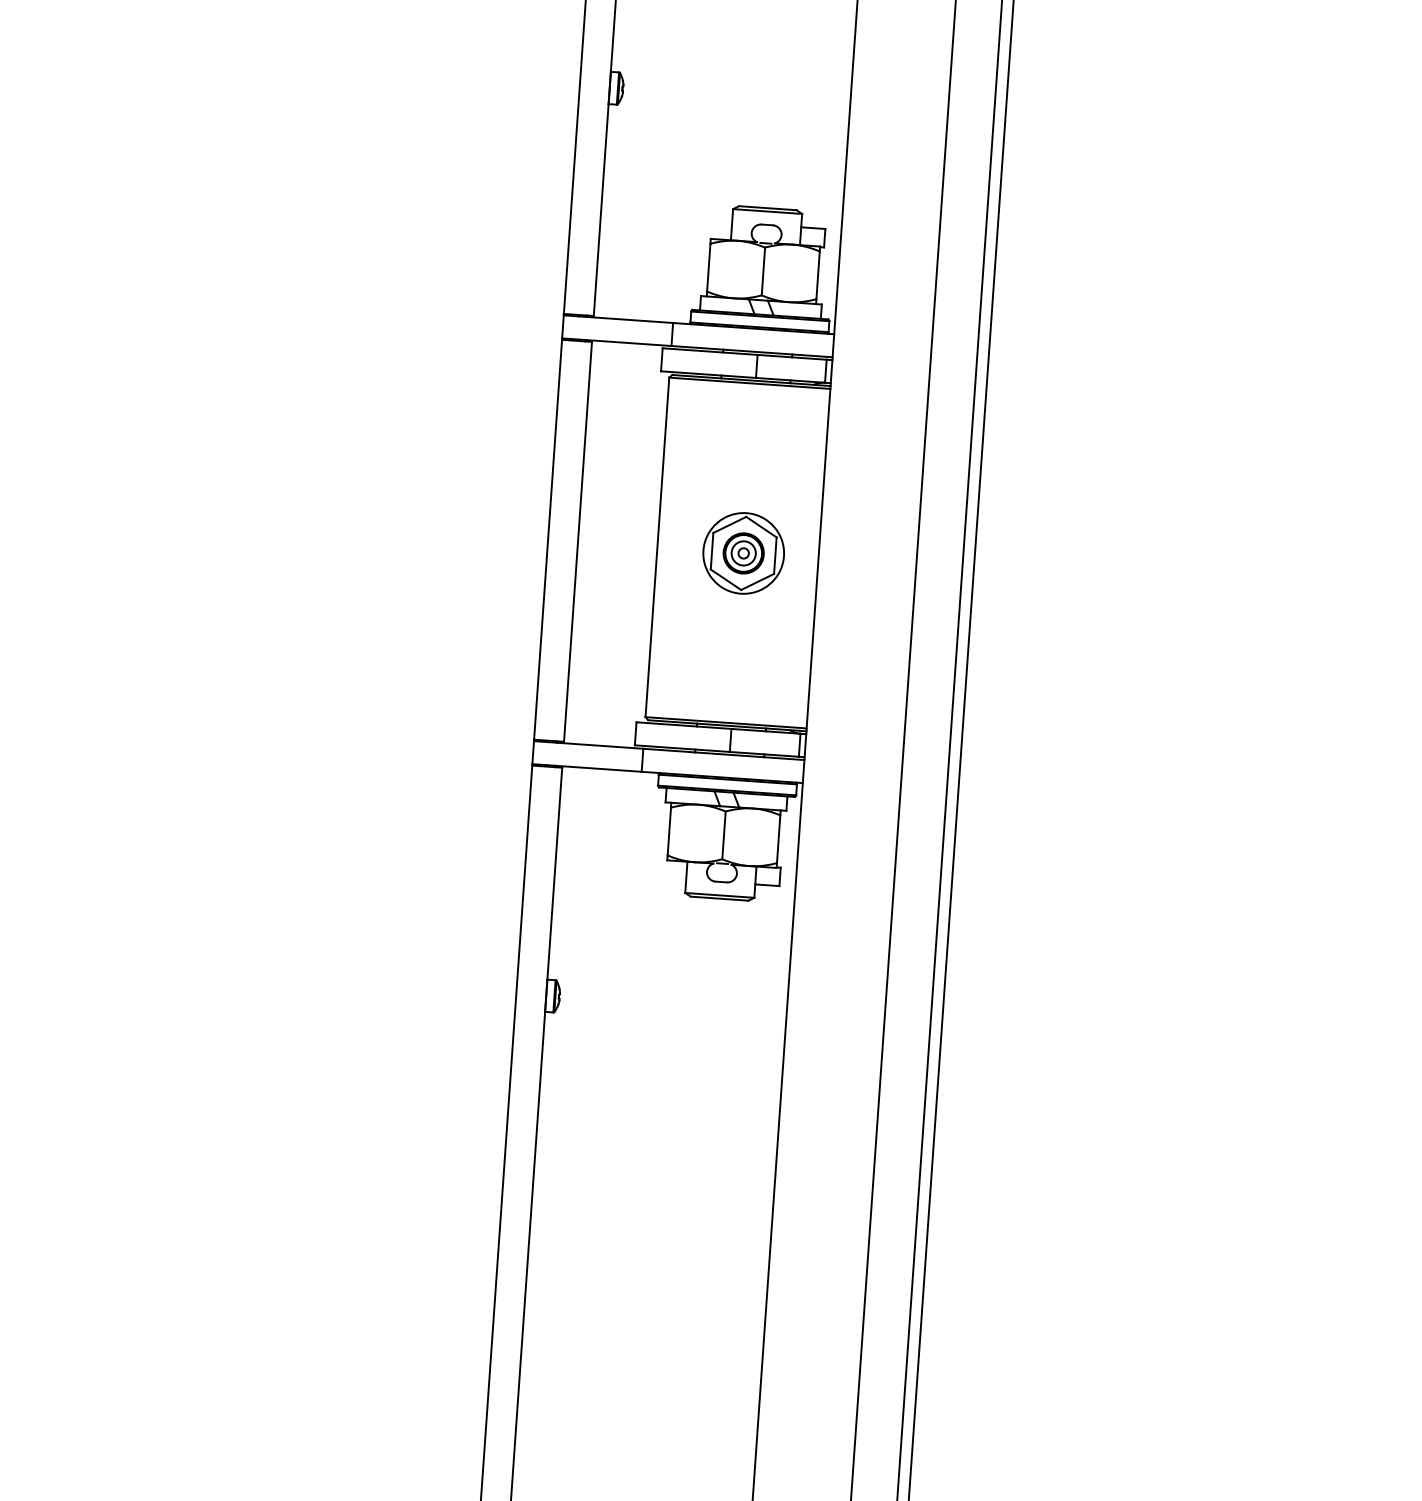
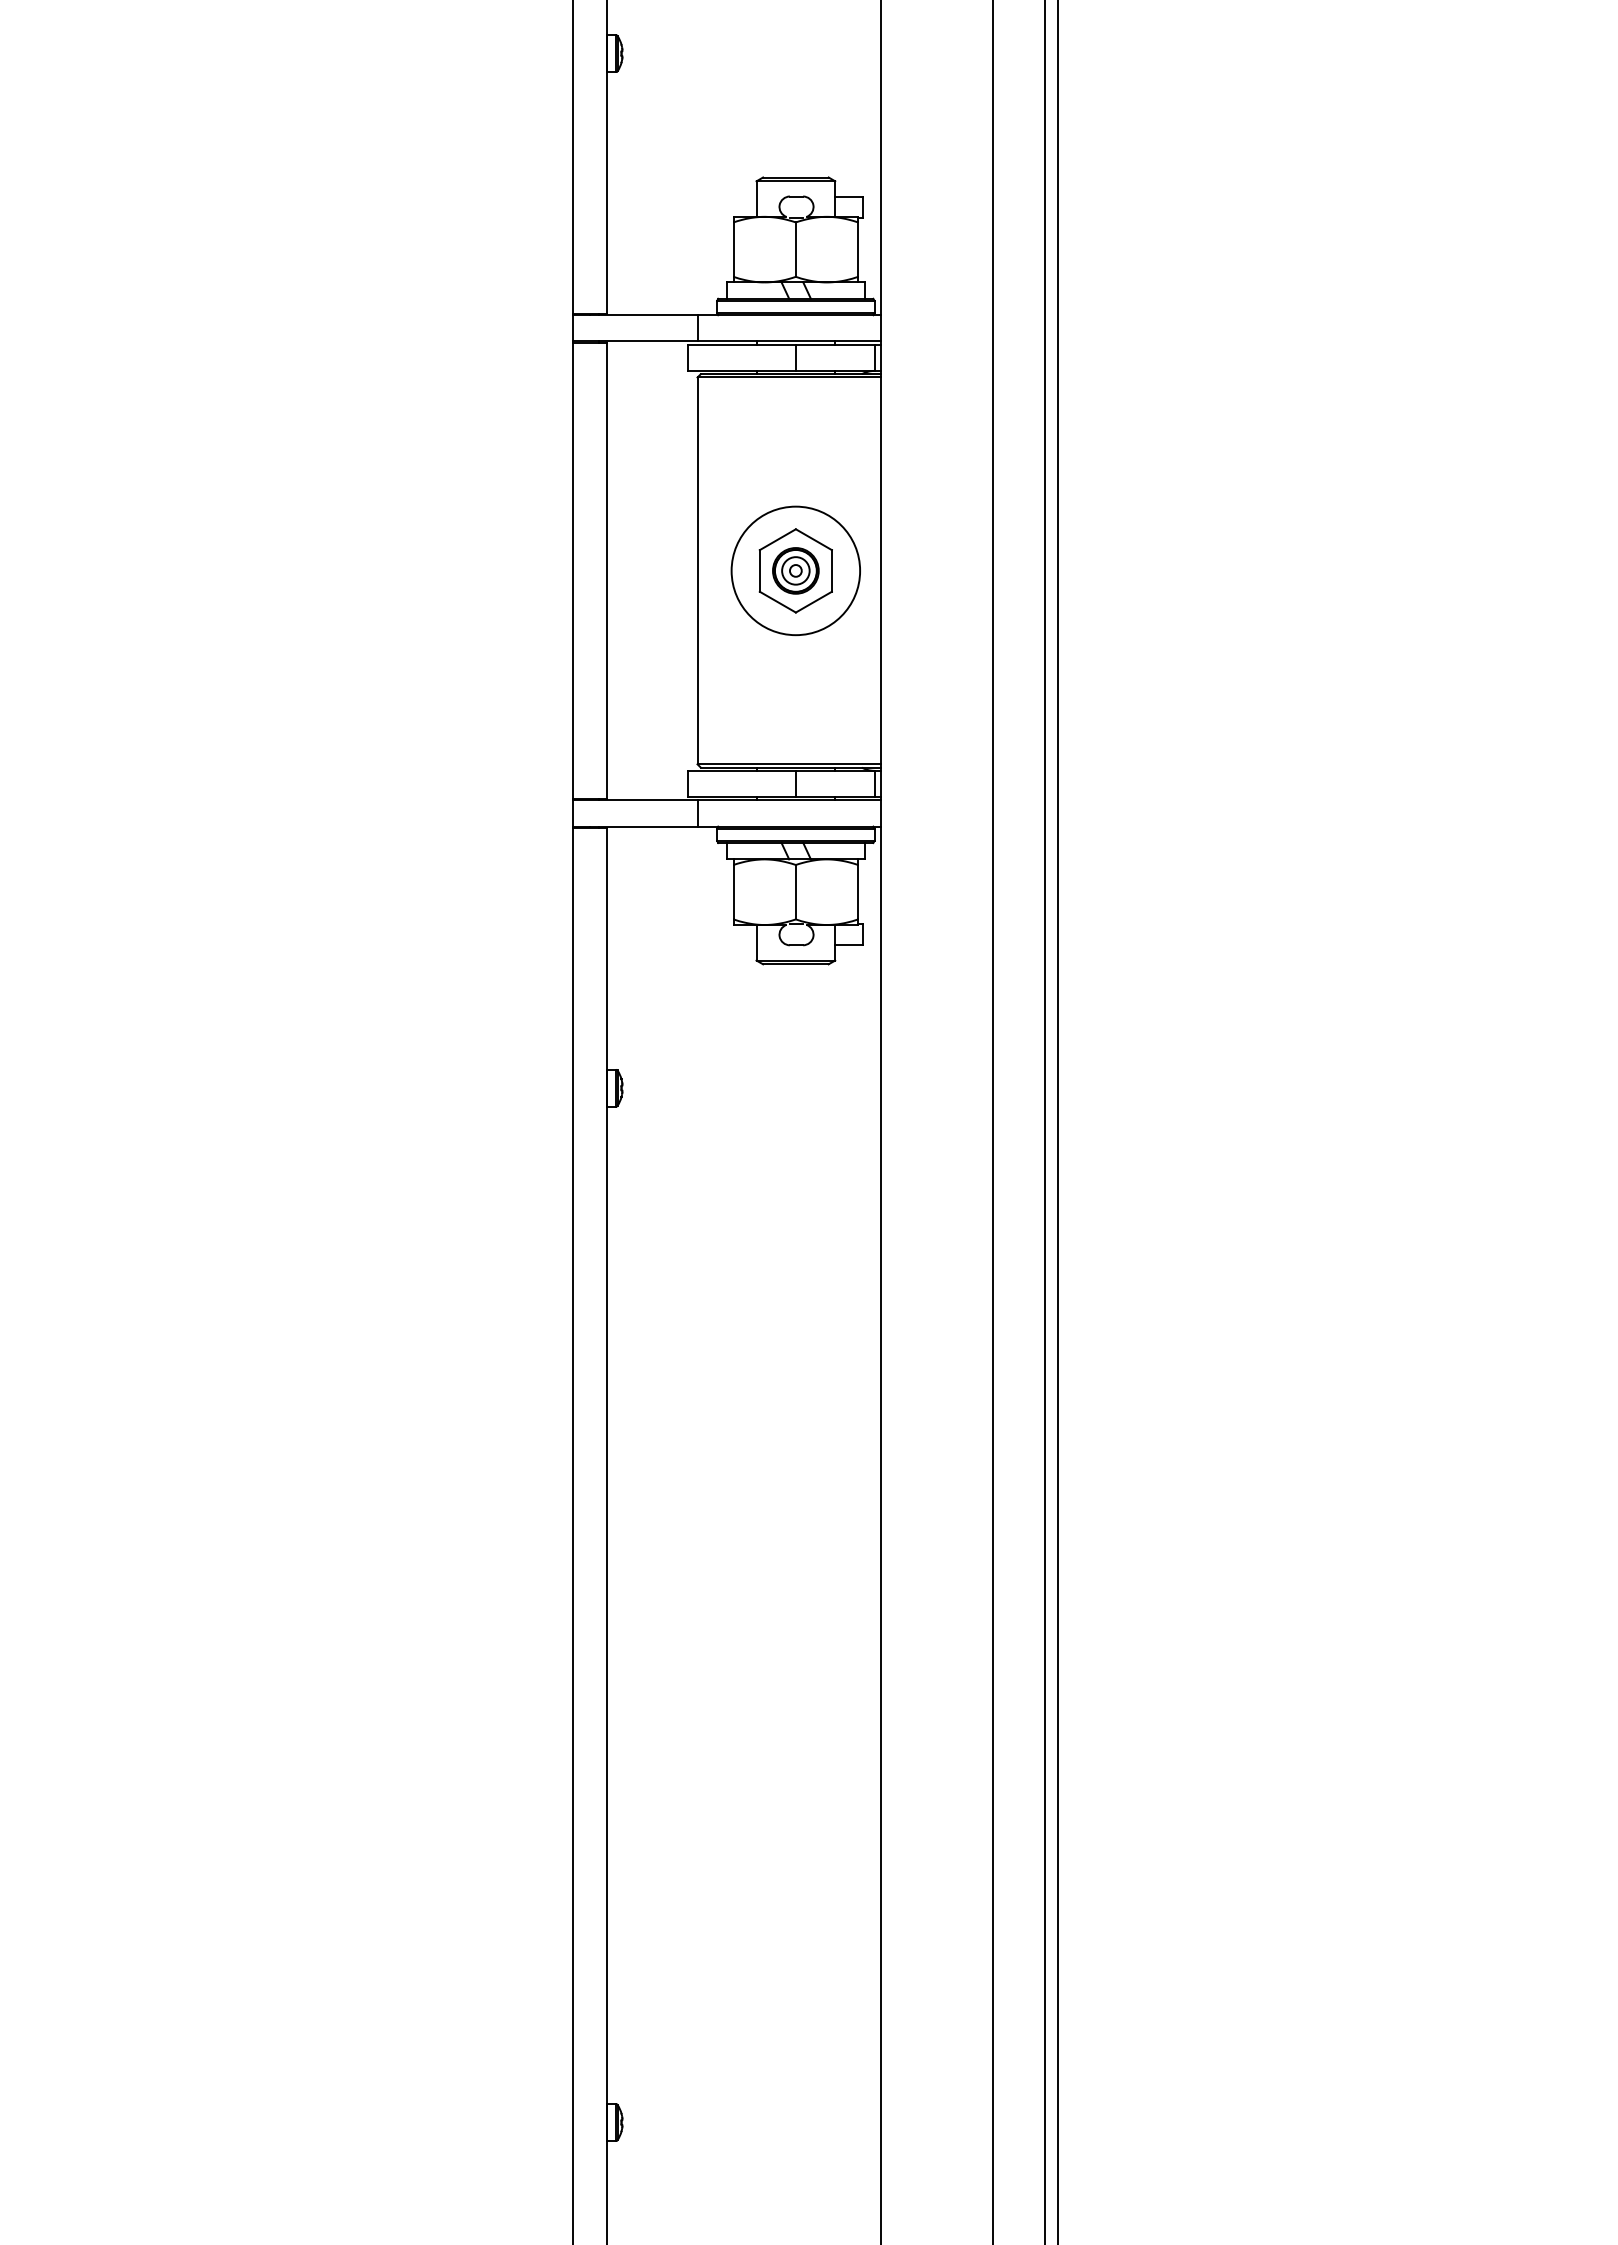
circle: (743, 553) -> (795, 570), size x1.4

